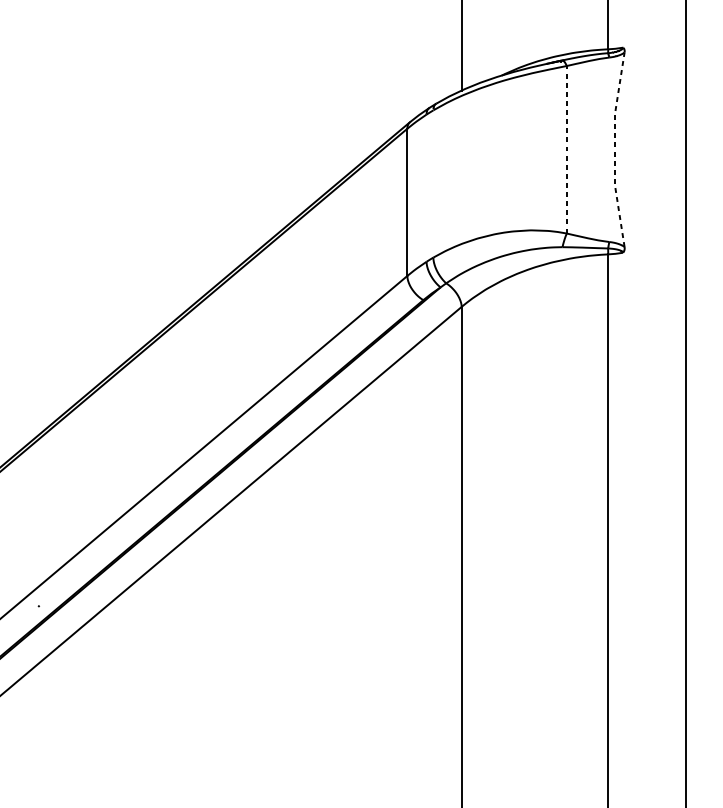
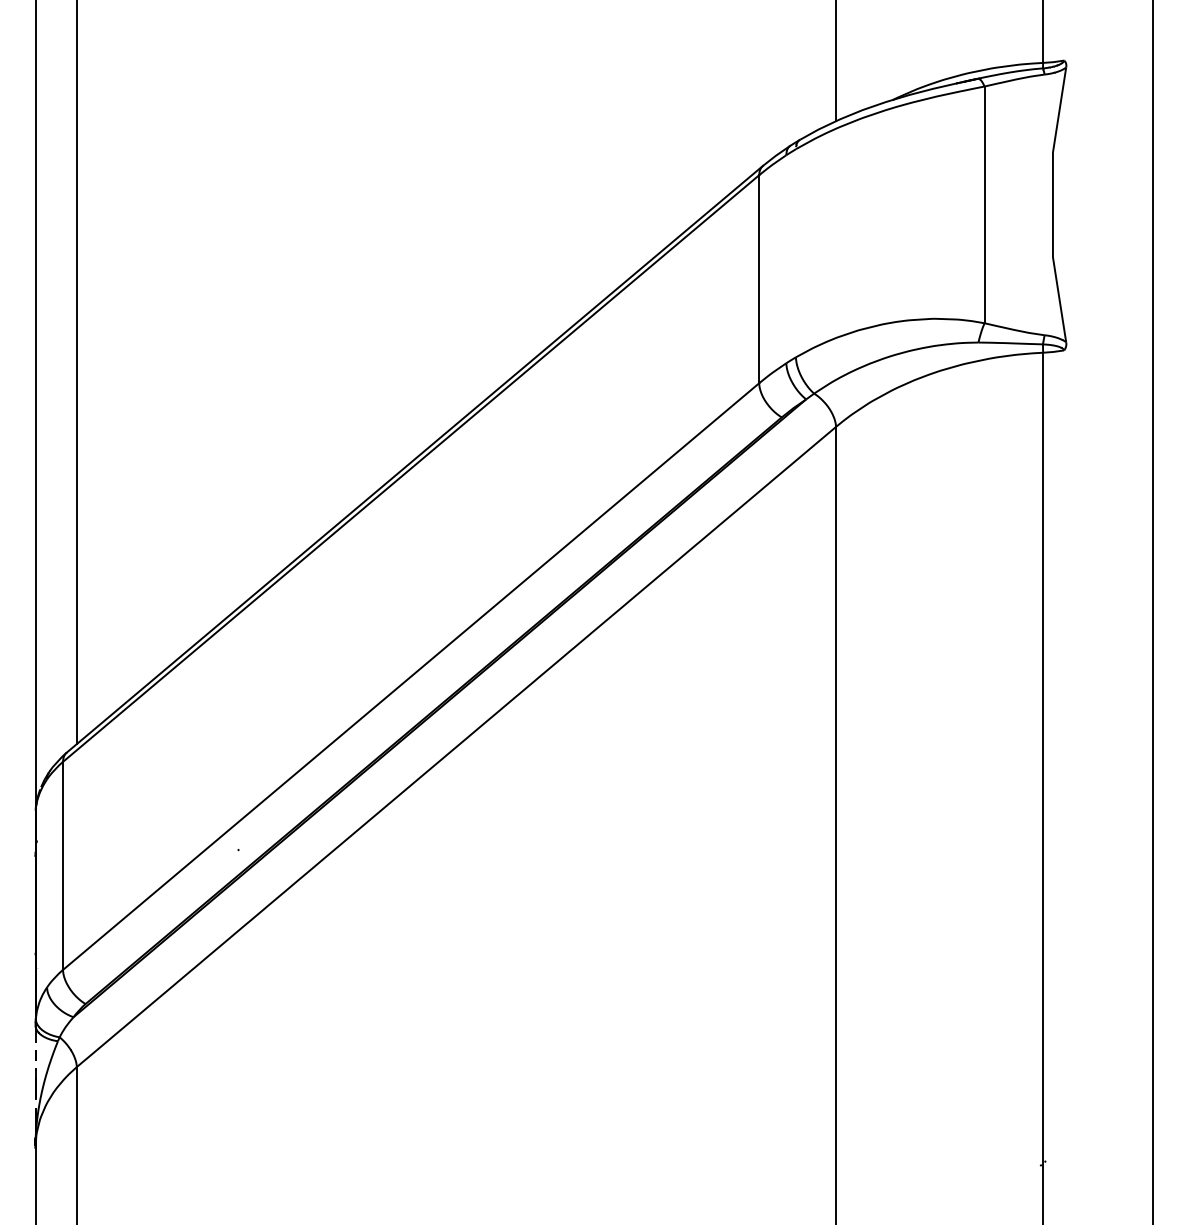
line: (566, 149) -> (984, 204), dashed -> solid
line: (614, 149) -> (1052, 204), dashed -> solid

